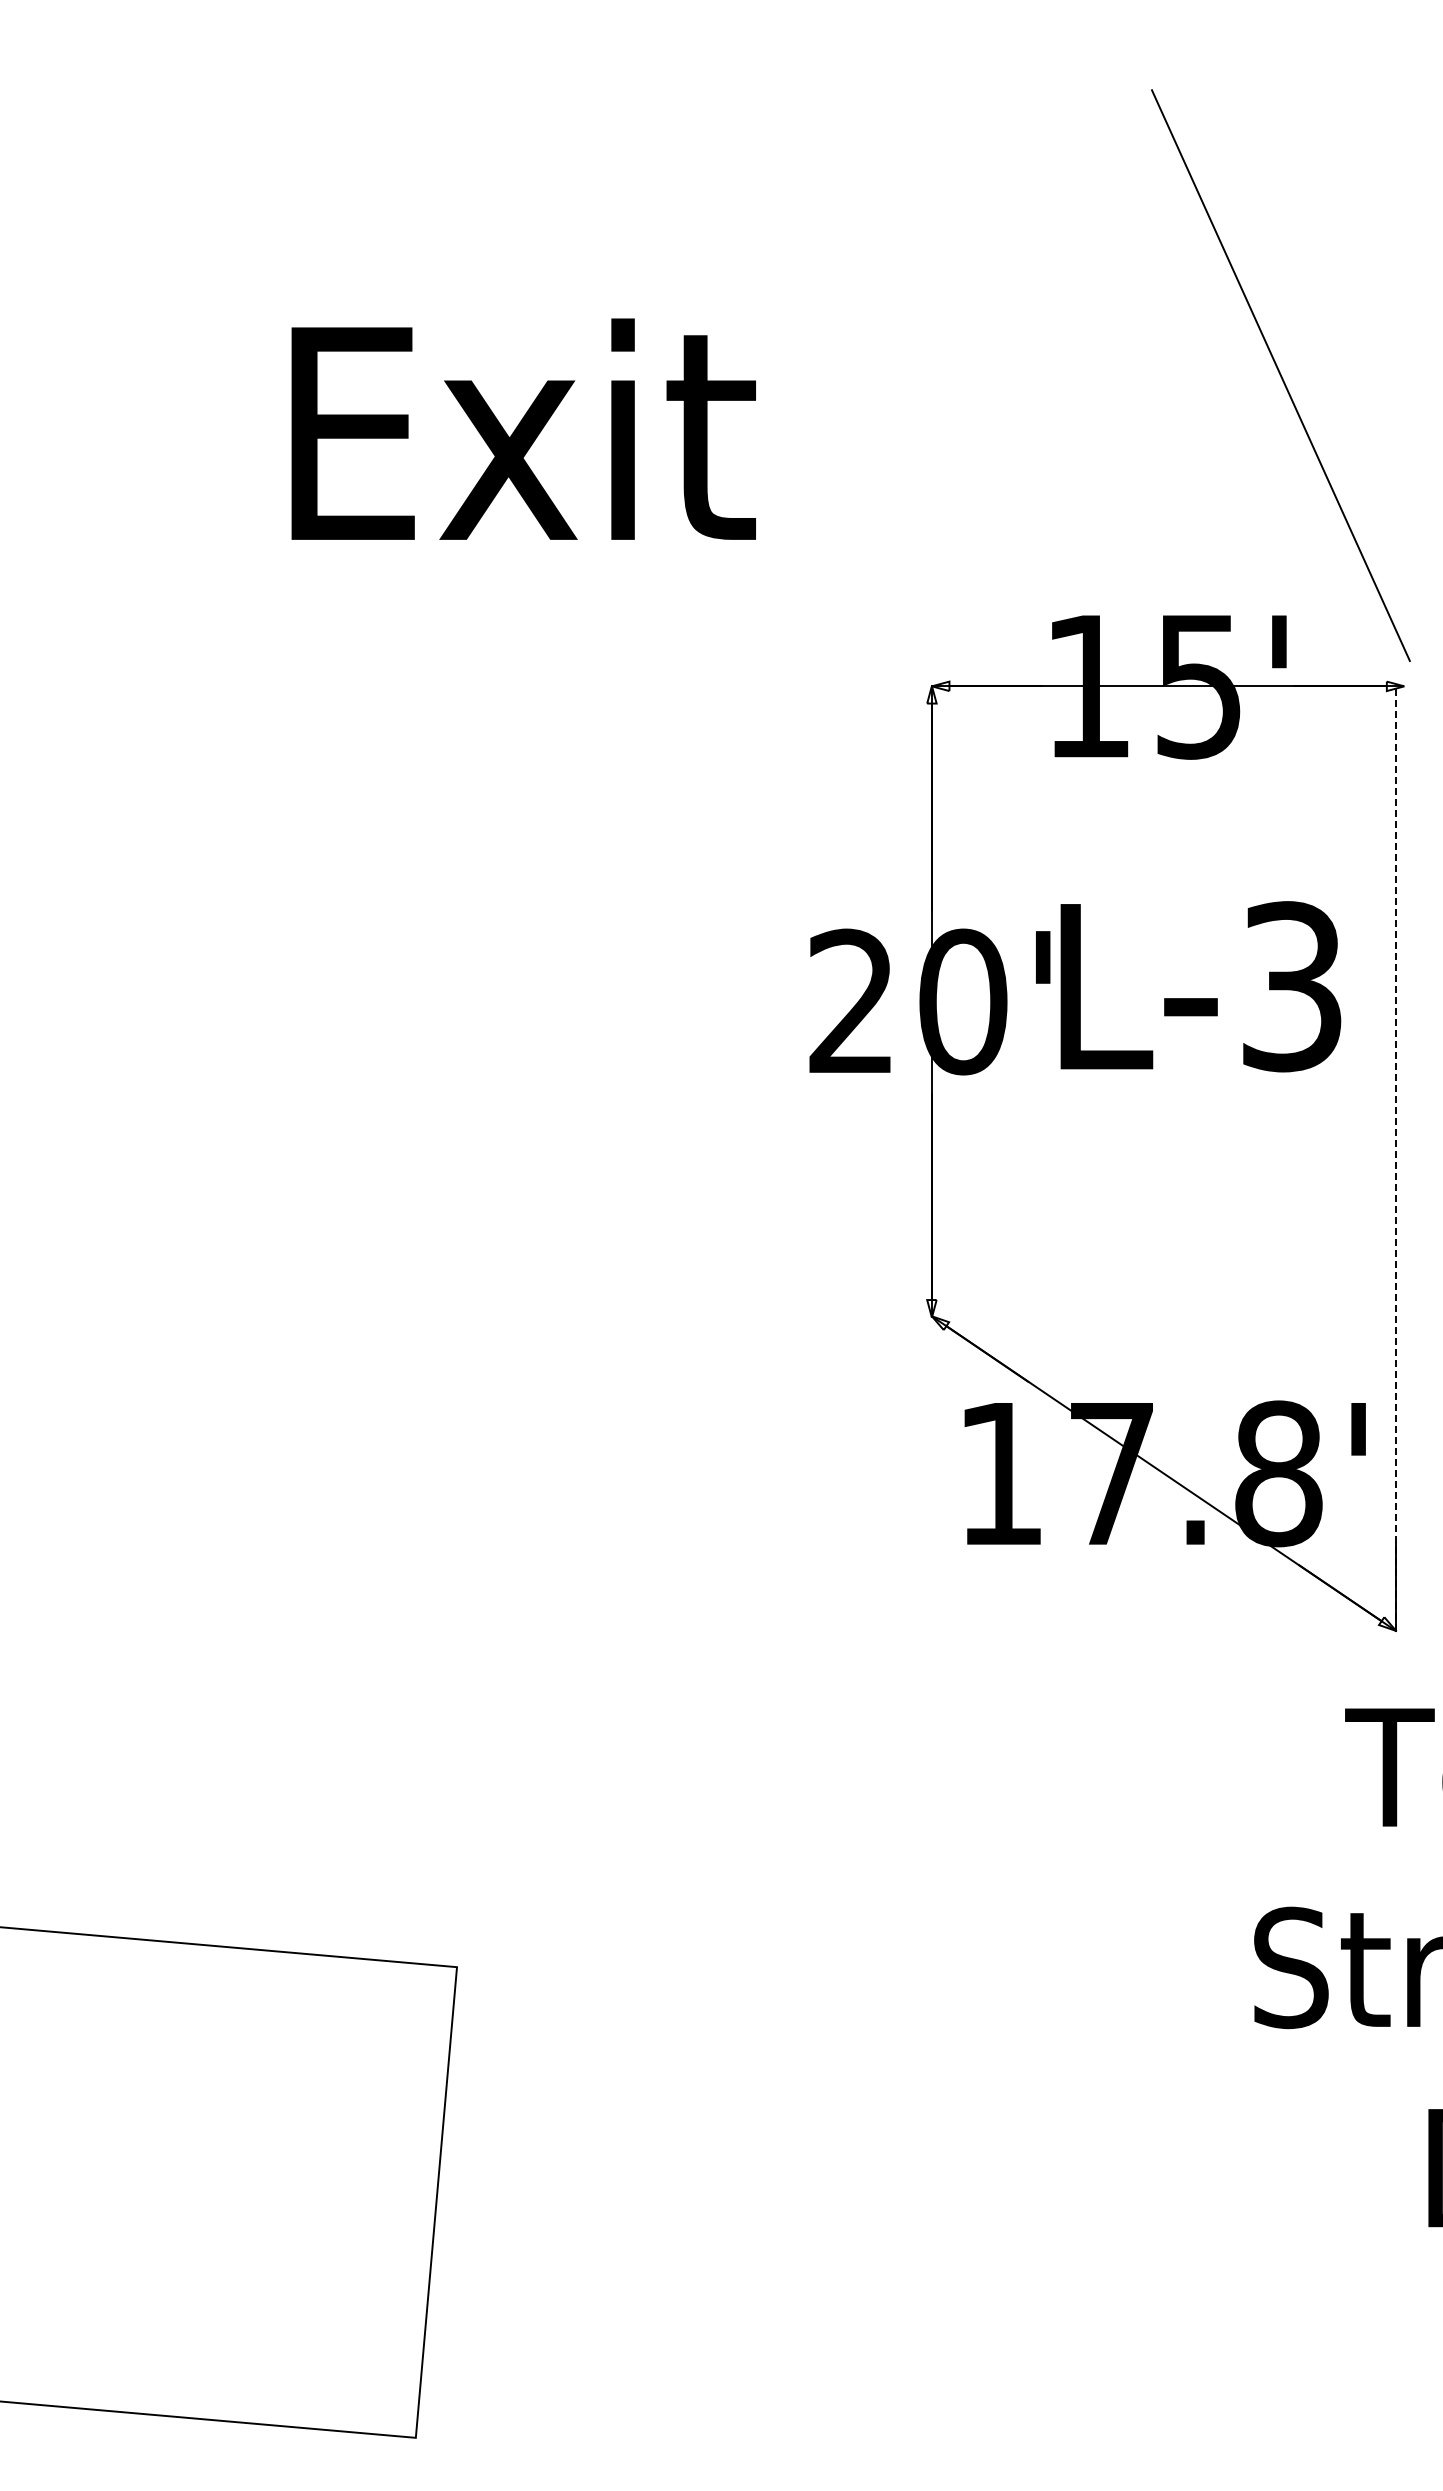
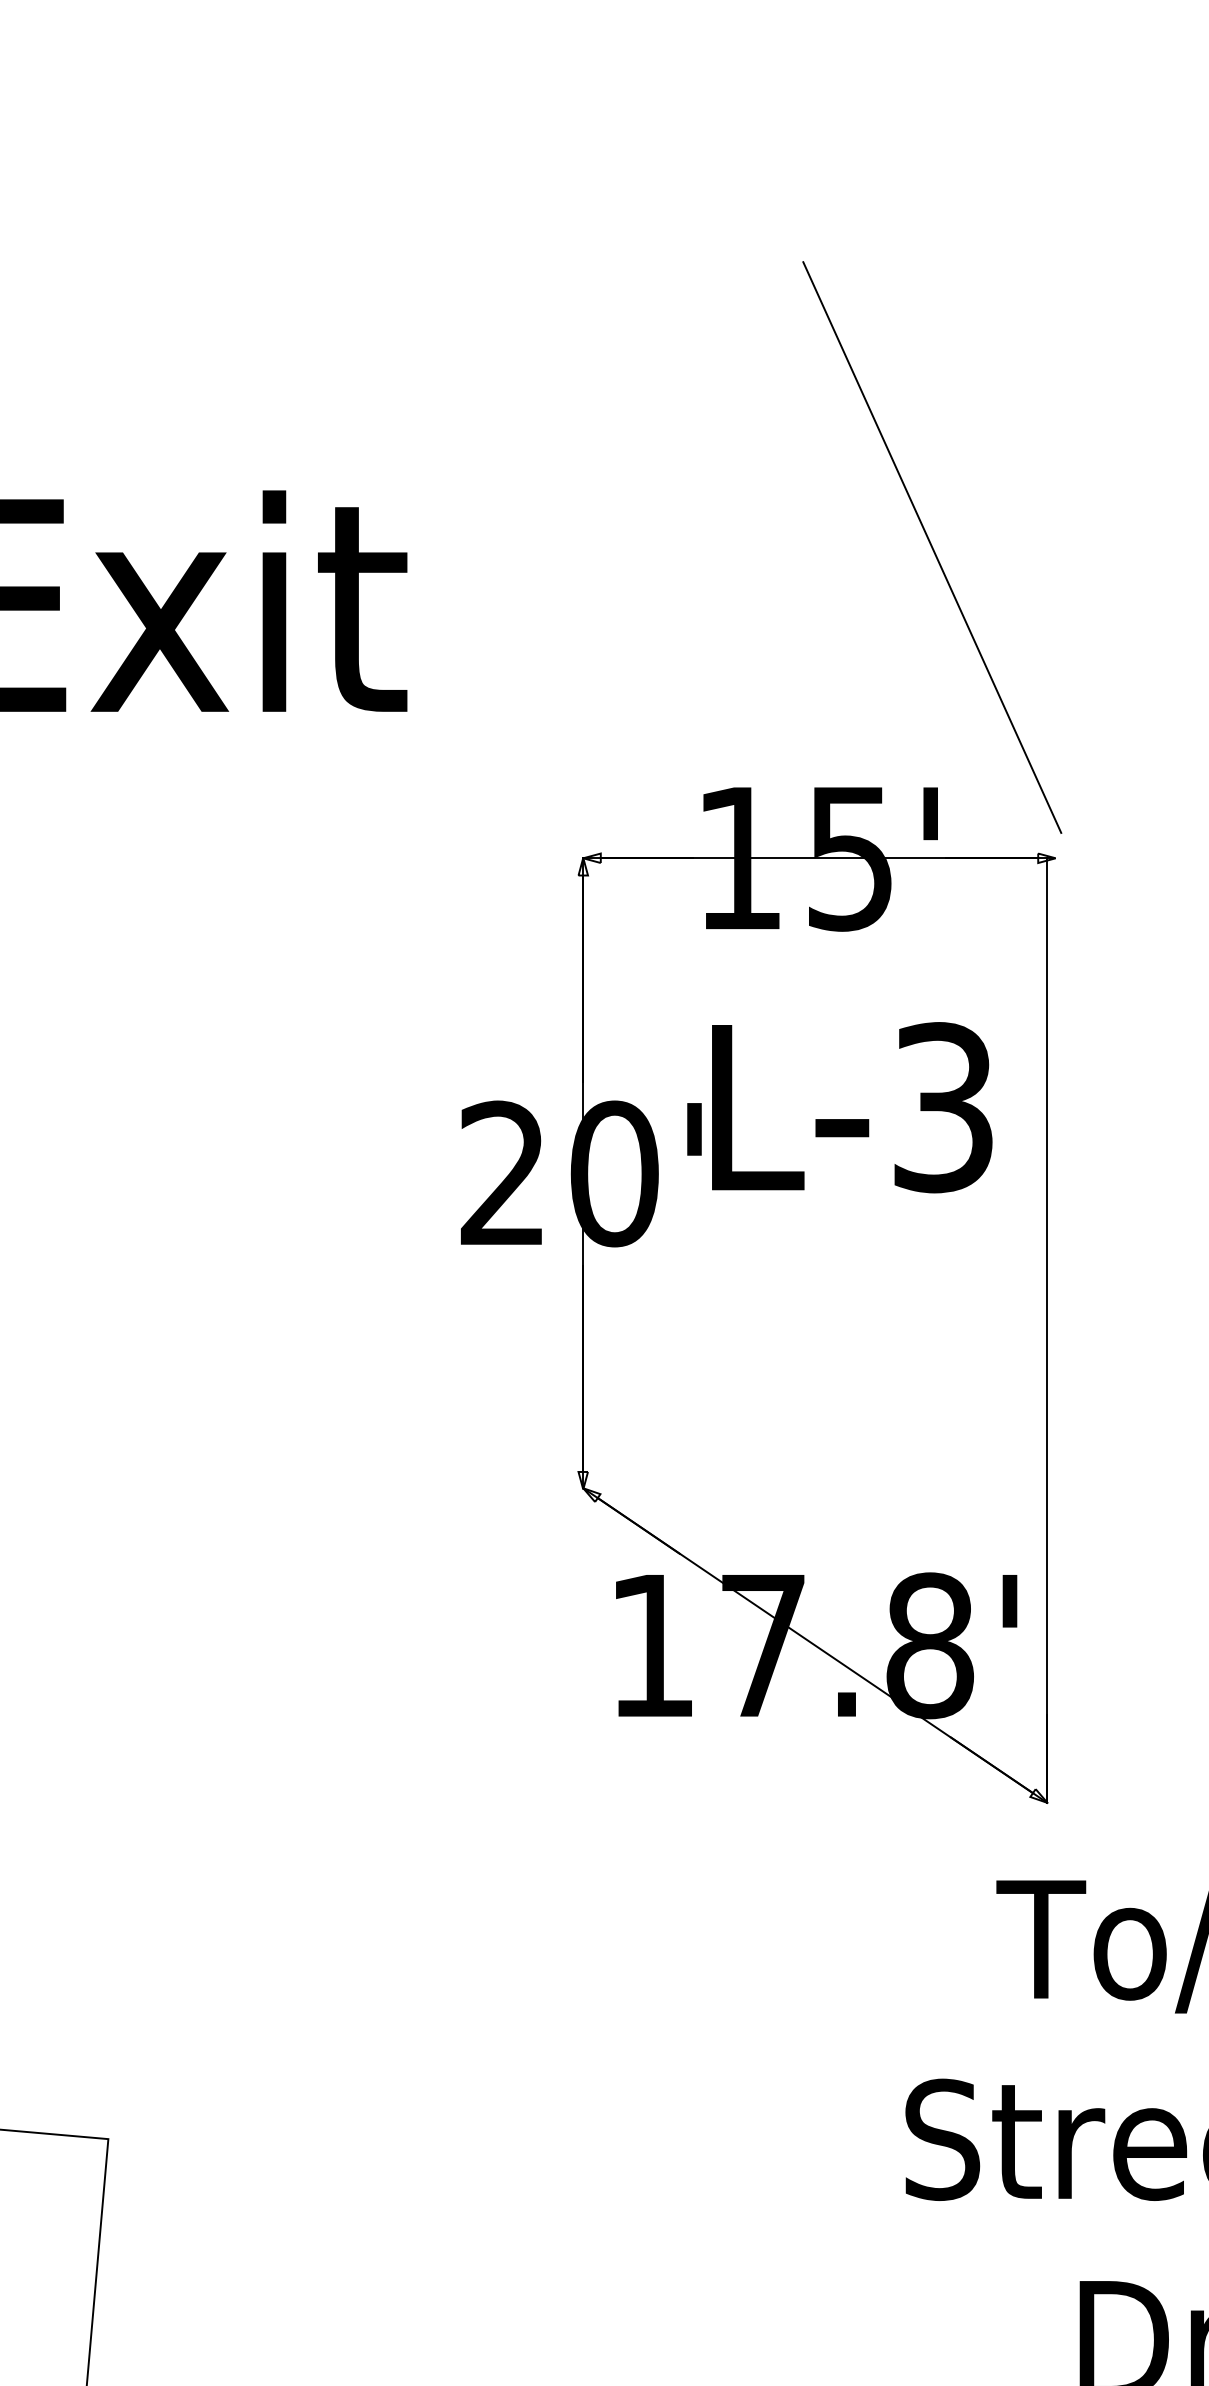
text: (1200, 986) -> (851, 1107), moved
line: (1396, 1158) -> (1047, 1330), dashed -> solid

